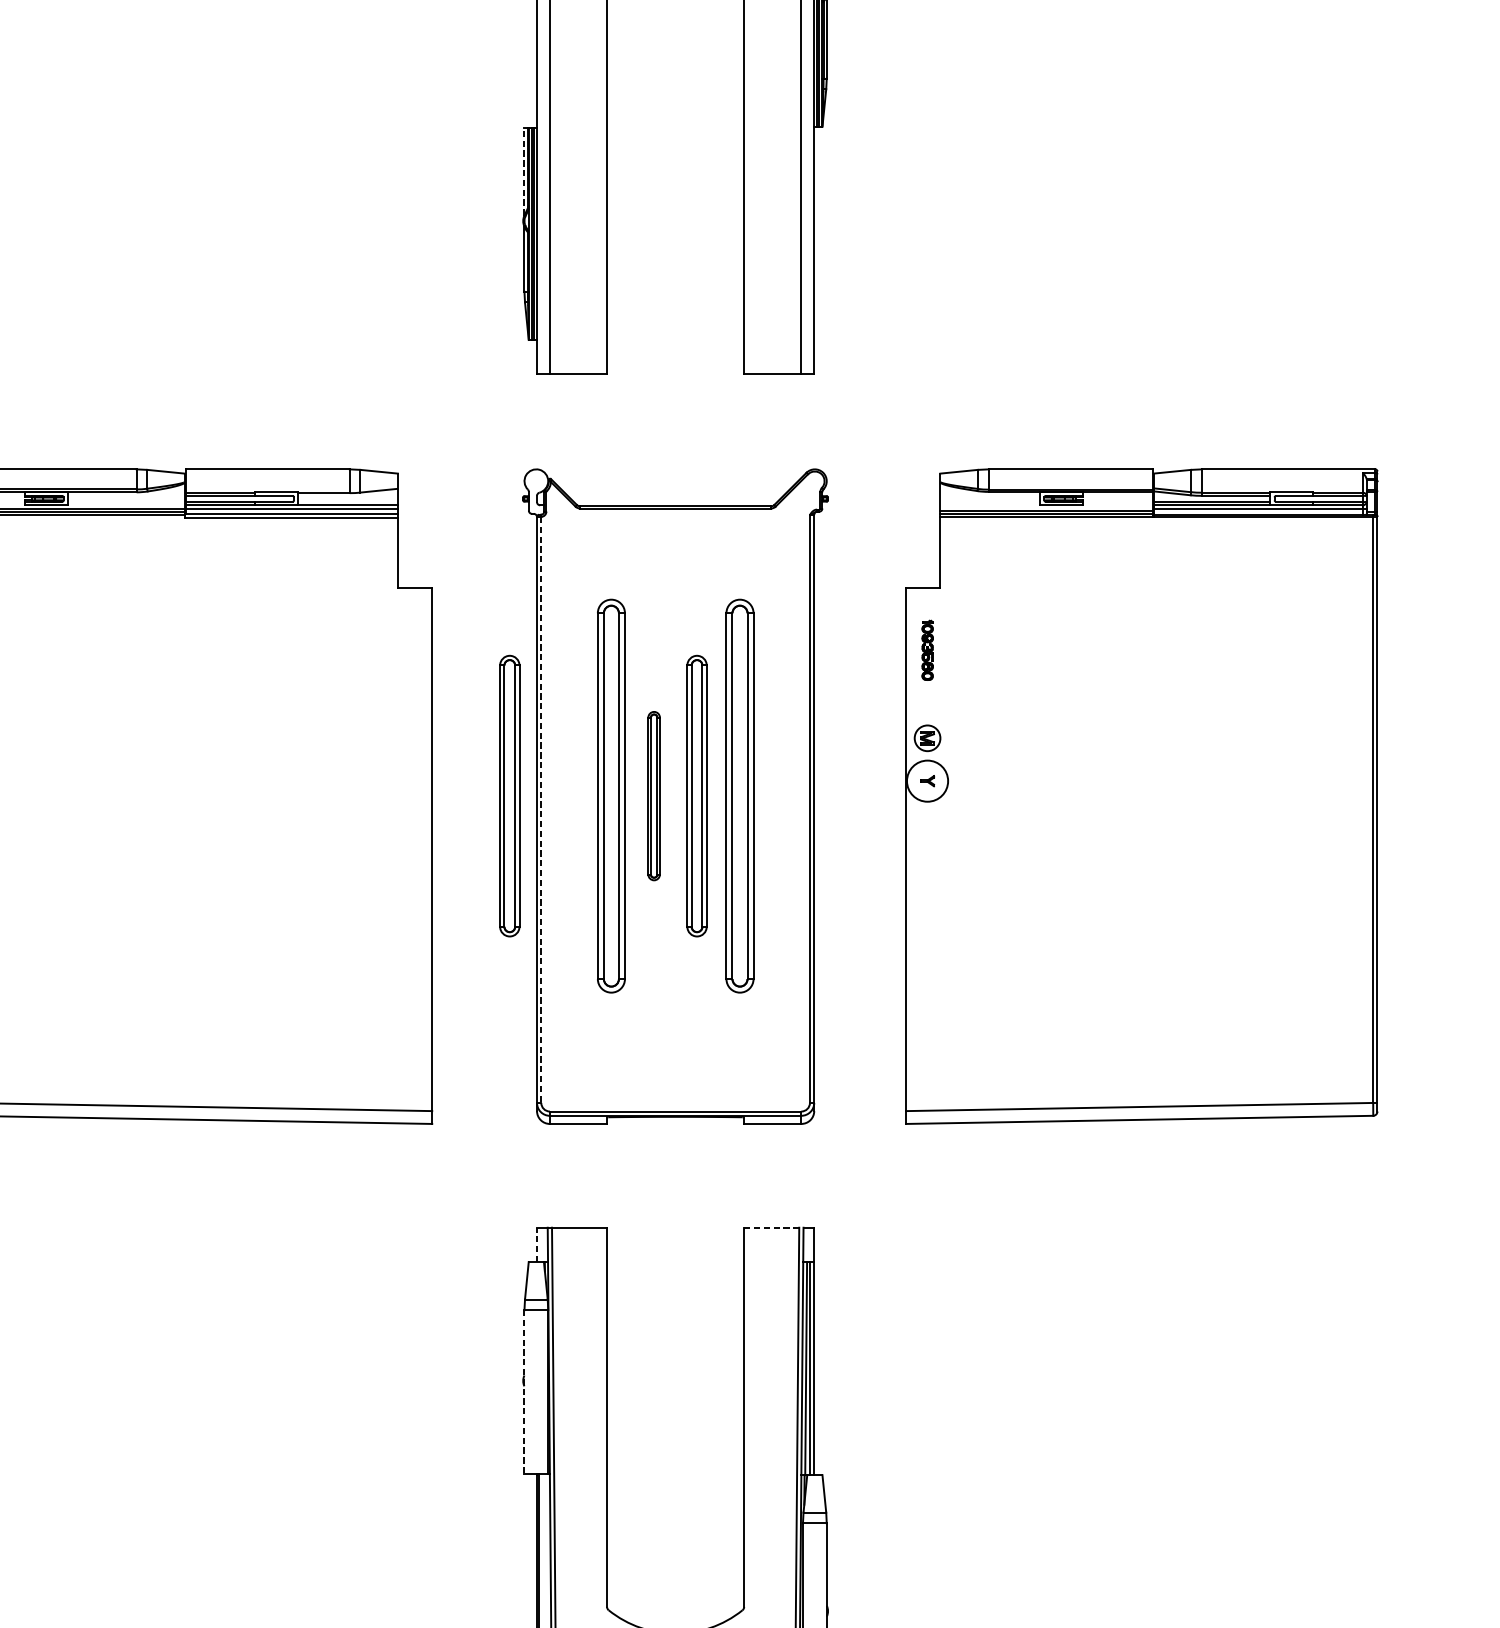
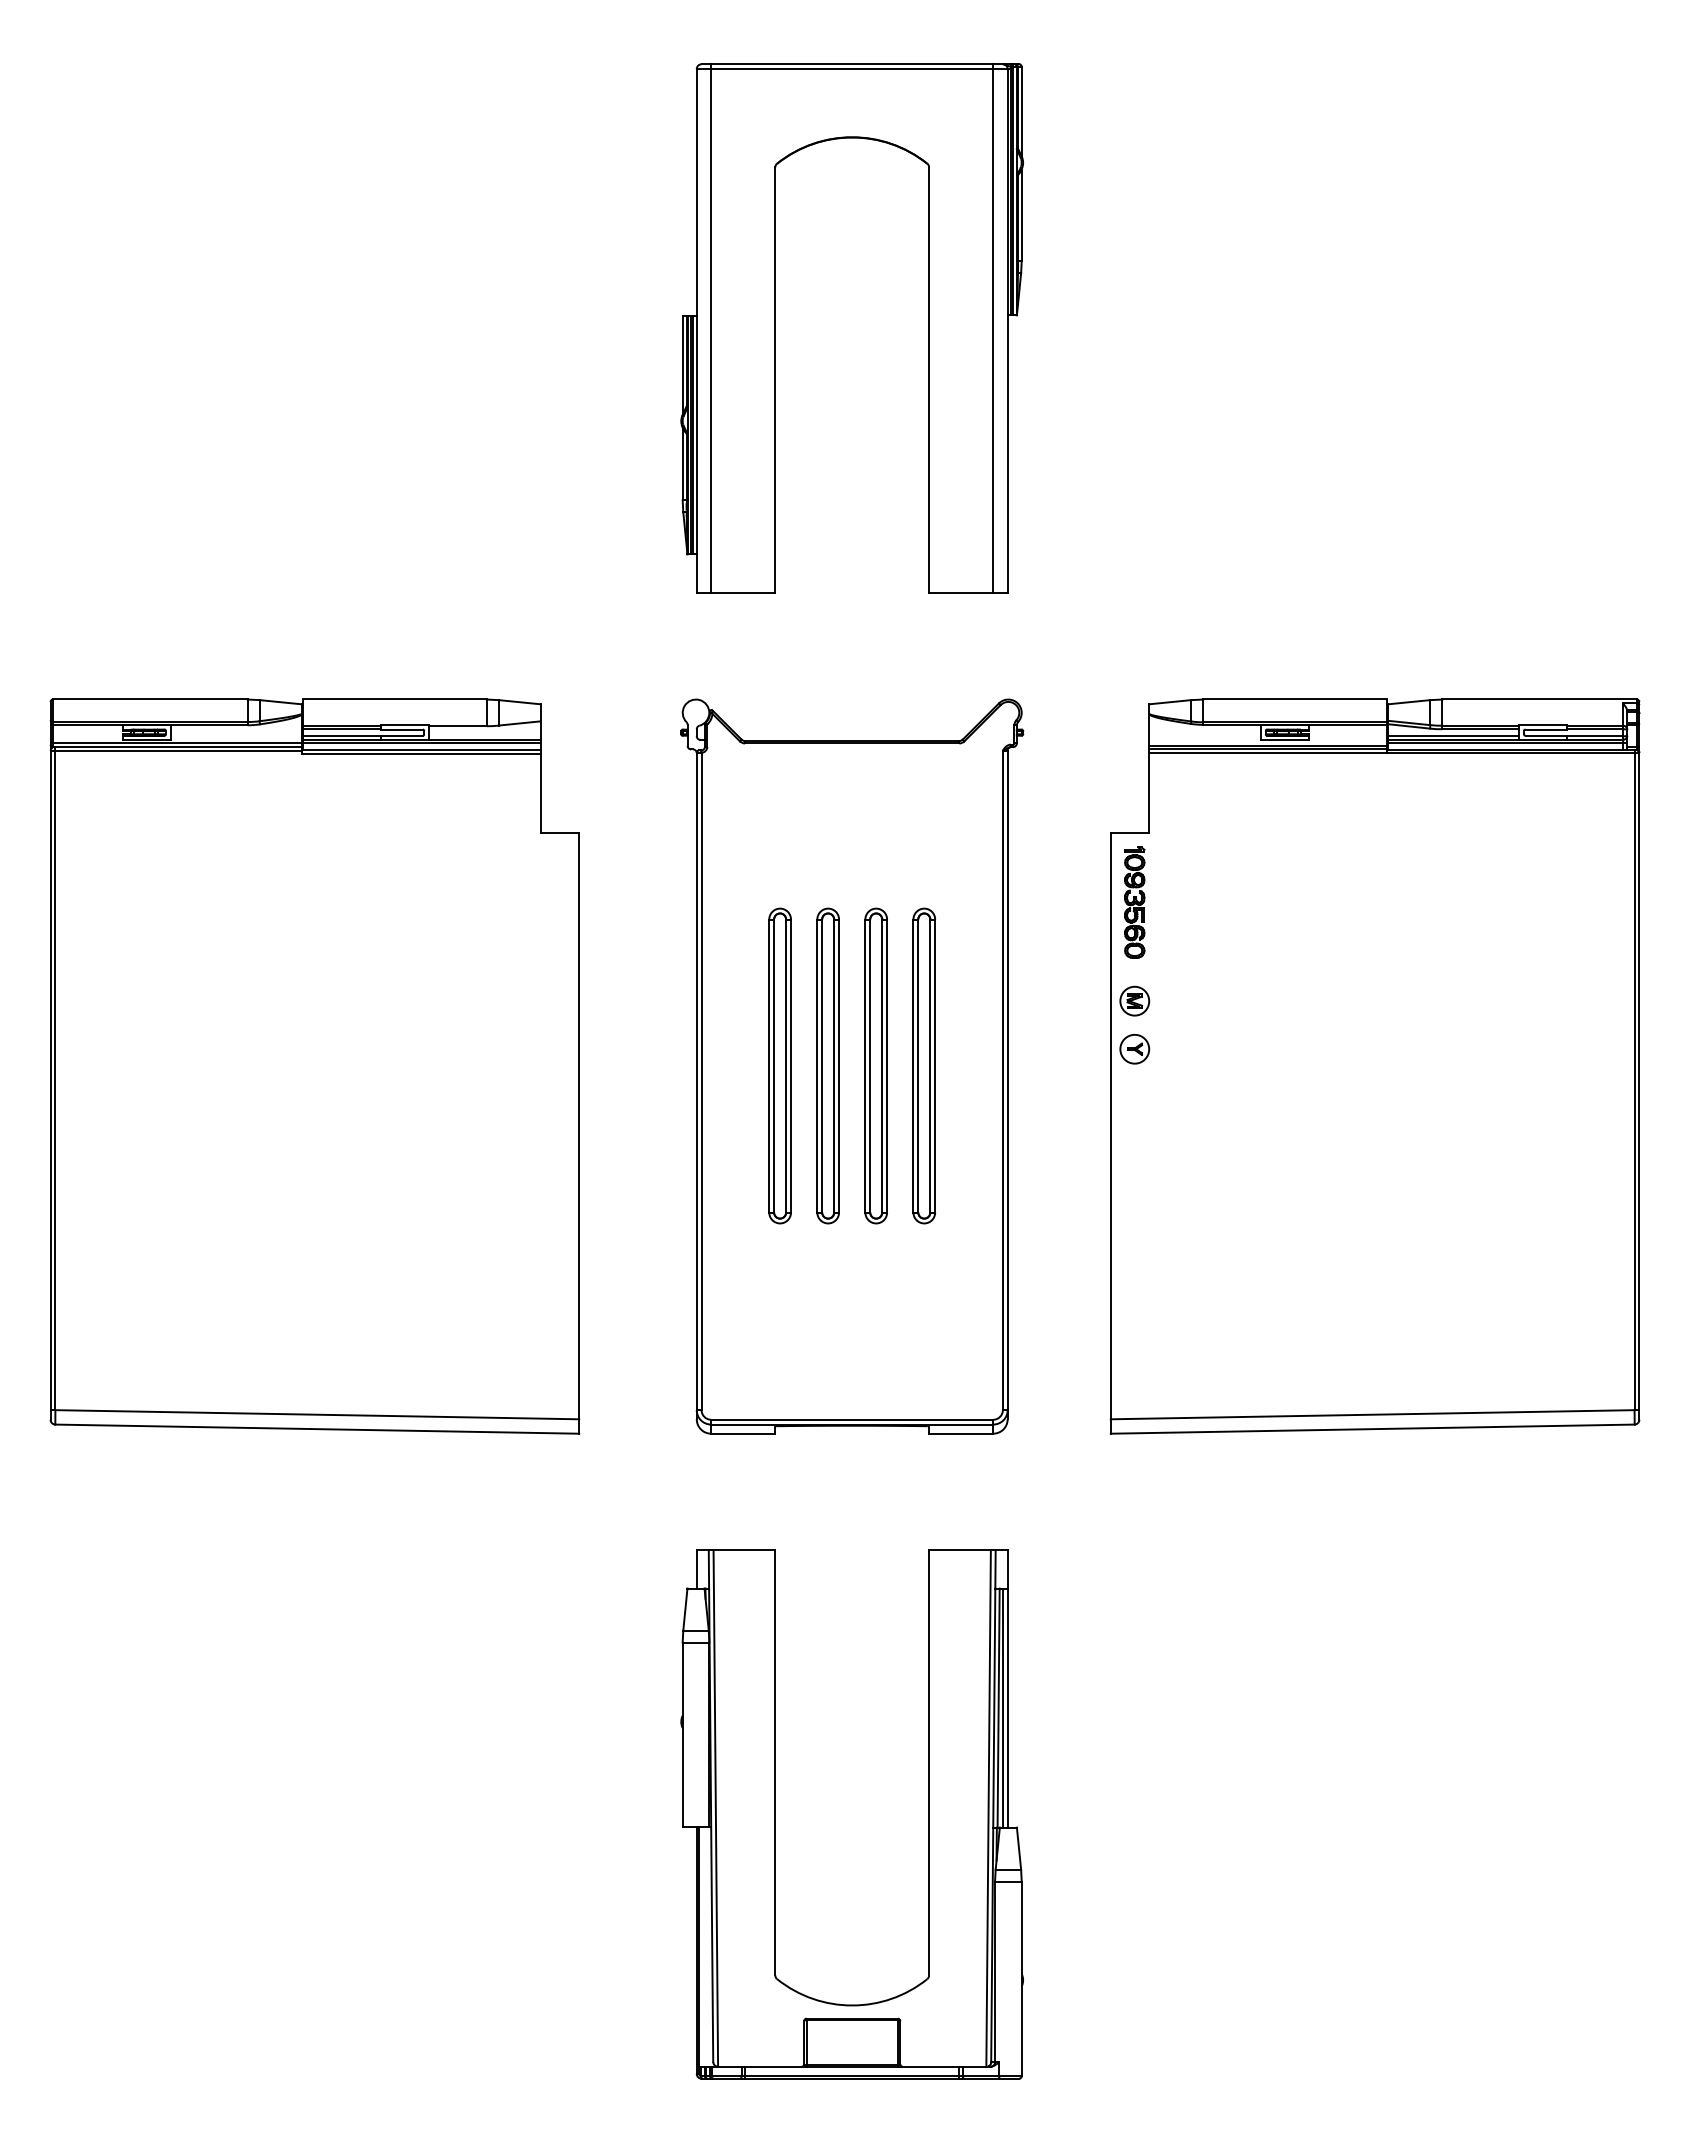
line: (524, 171) -> (682, 365), dashed -> solid
part: (927, 650) -> (1134, 902), size x1.67
circle: (927, 780) -> (1134, 1048), size x0.62
part: (509, 795) -> (665, 1065), removed
part: (610, 795) -> (779, 1065), size x0.71
part: (653, 795) -> (827, 1065), size x1.67
part: (739, 795) -> (923, 1065), size x0.71
line: (541, 809) -> (701, 1081), dashed -> solid
line: (773, 1228) -> (962, 1550), dashed -> solid
line: (536, 1244) -> (696, 1568), dashed -> solid
line: (524, 1393) -> (682, 1735), dashed -> solid

